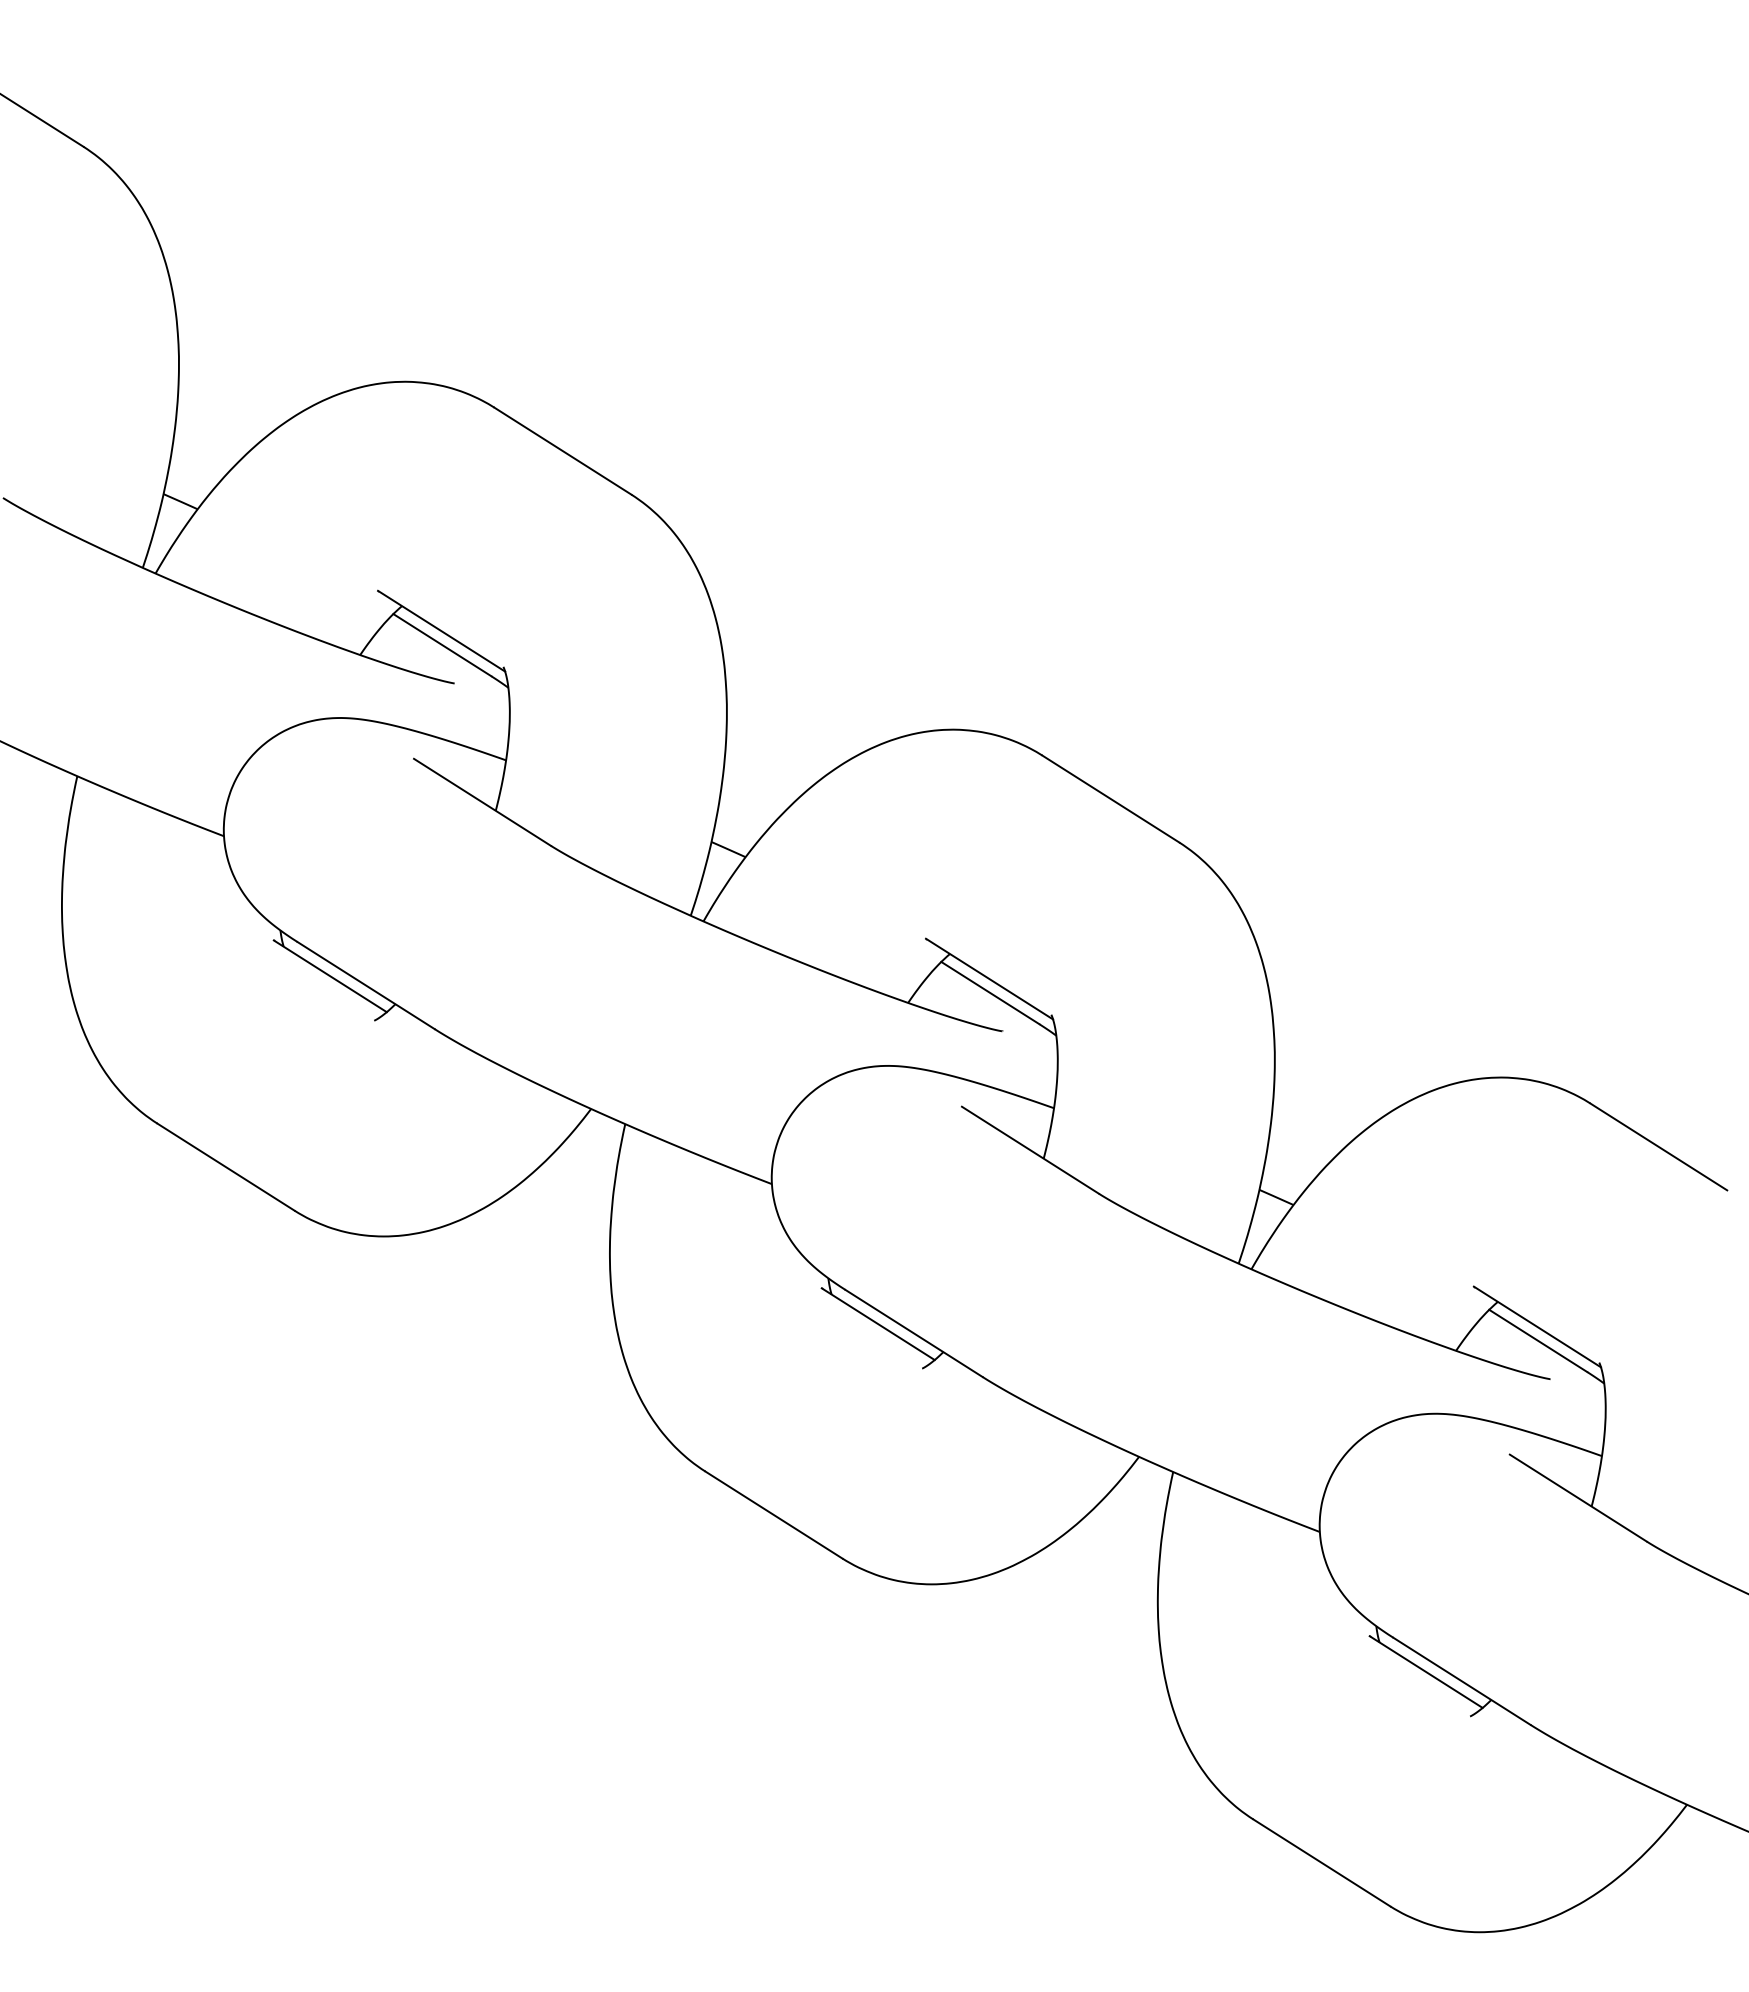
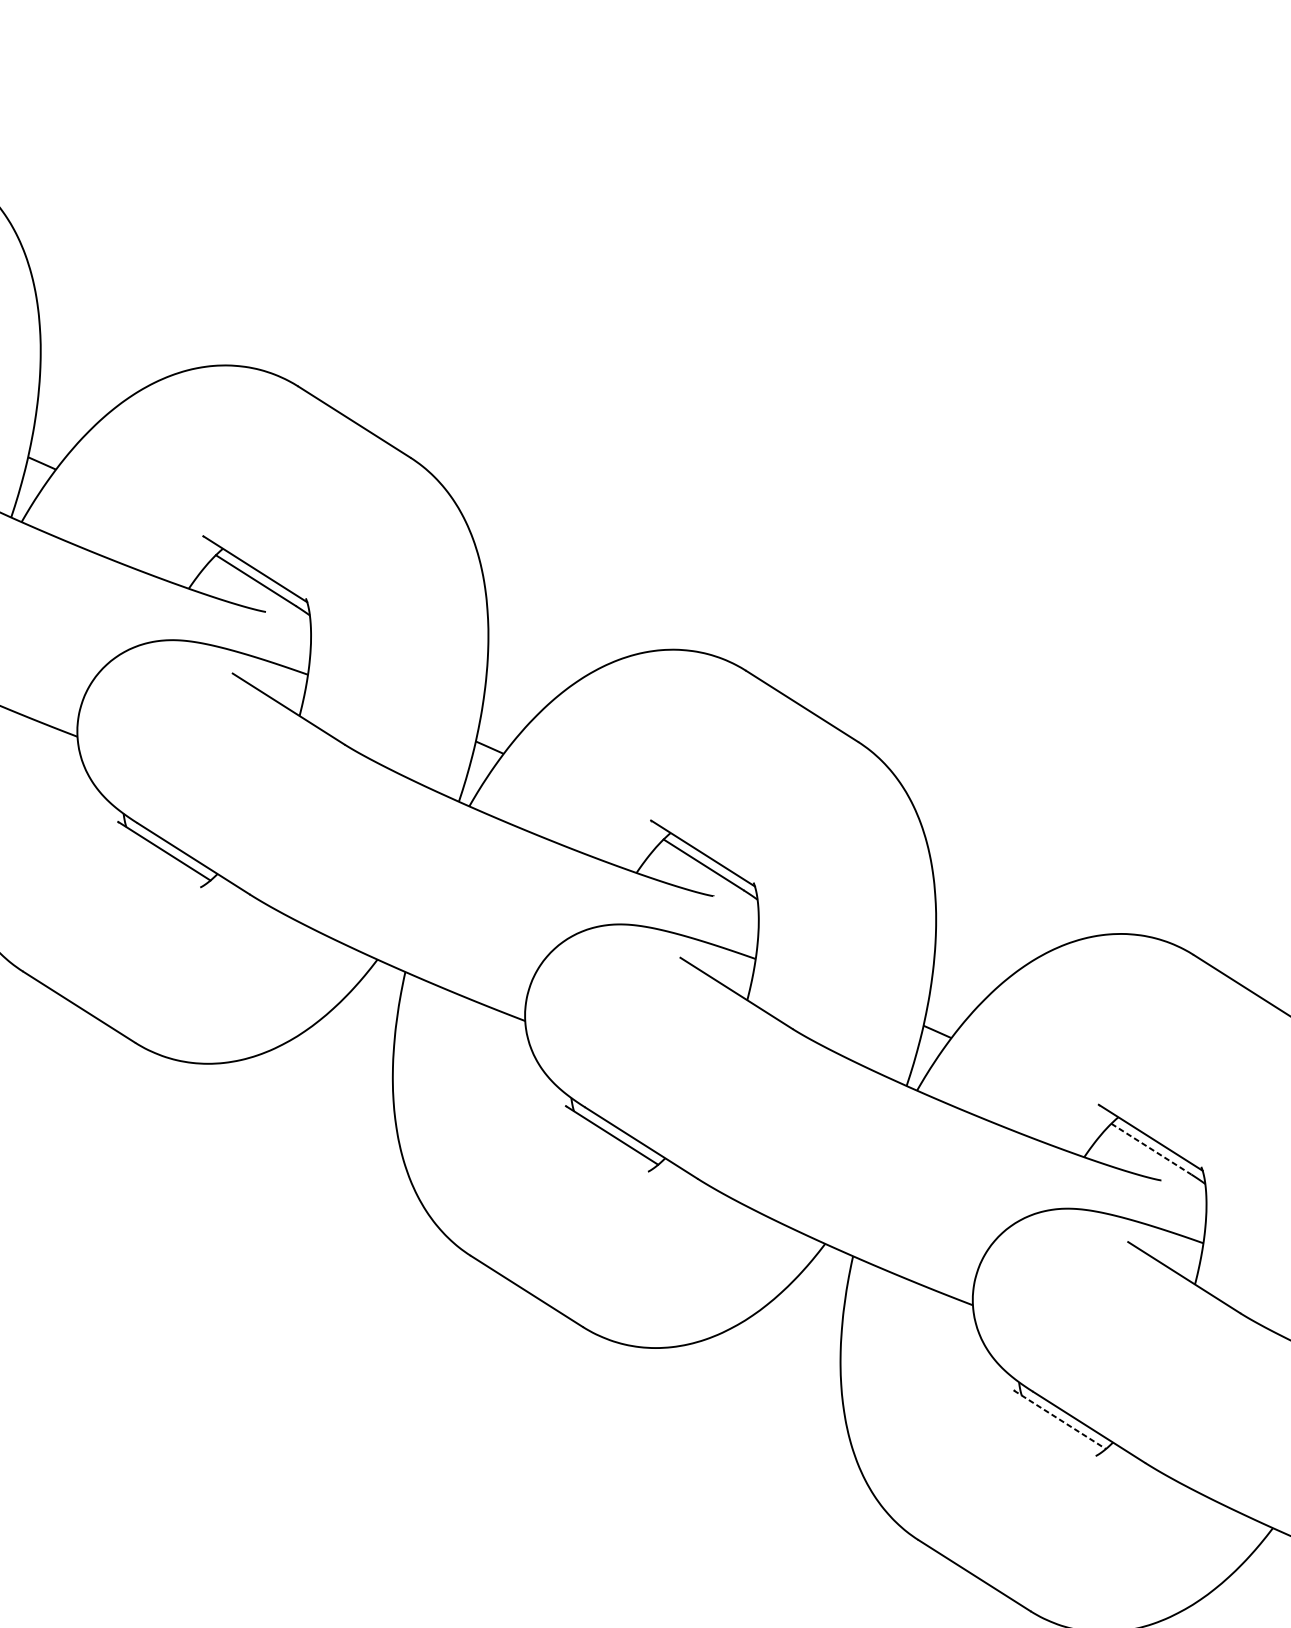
line: (1538, 1340) -> (1151, 1148), solid -> dashed
line: (1426, 1672) -> (1060, 1420), solid -> dashed

